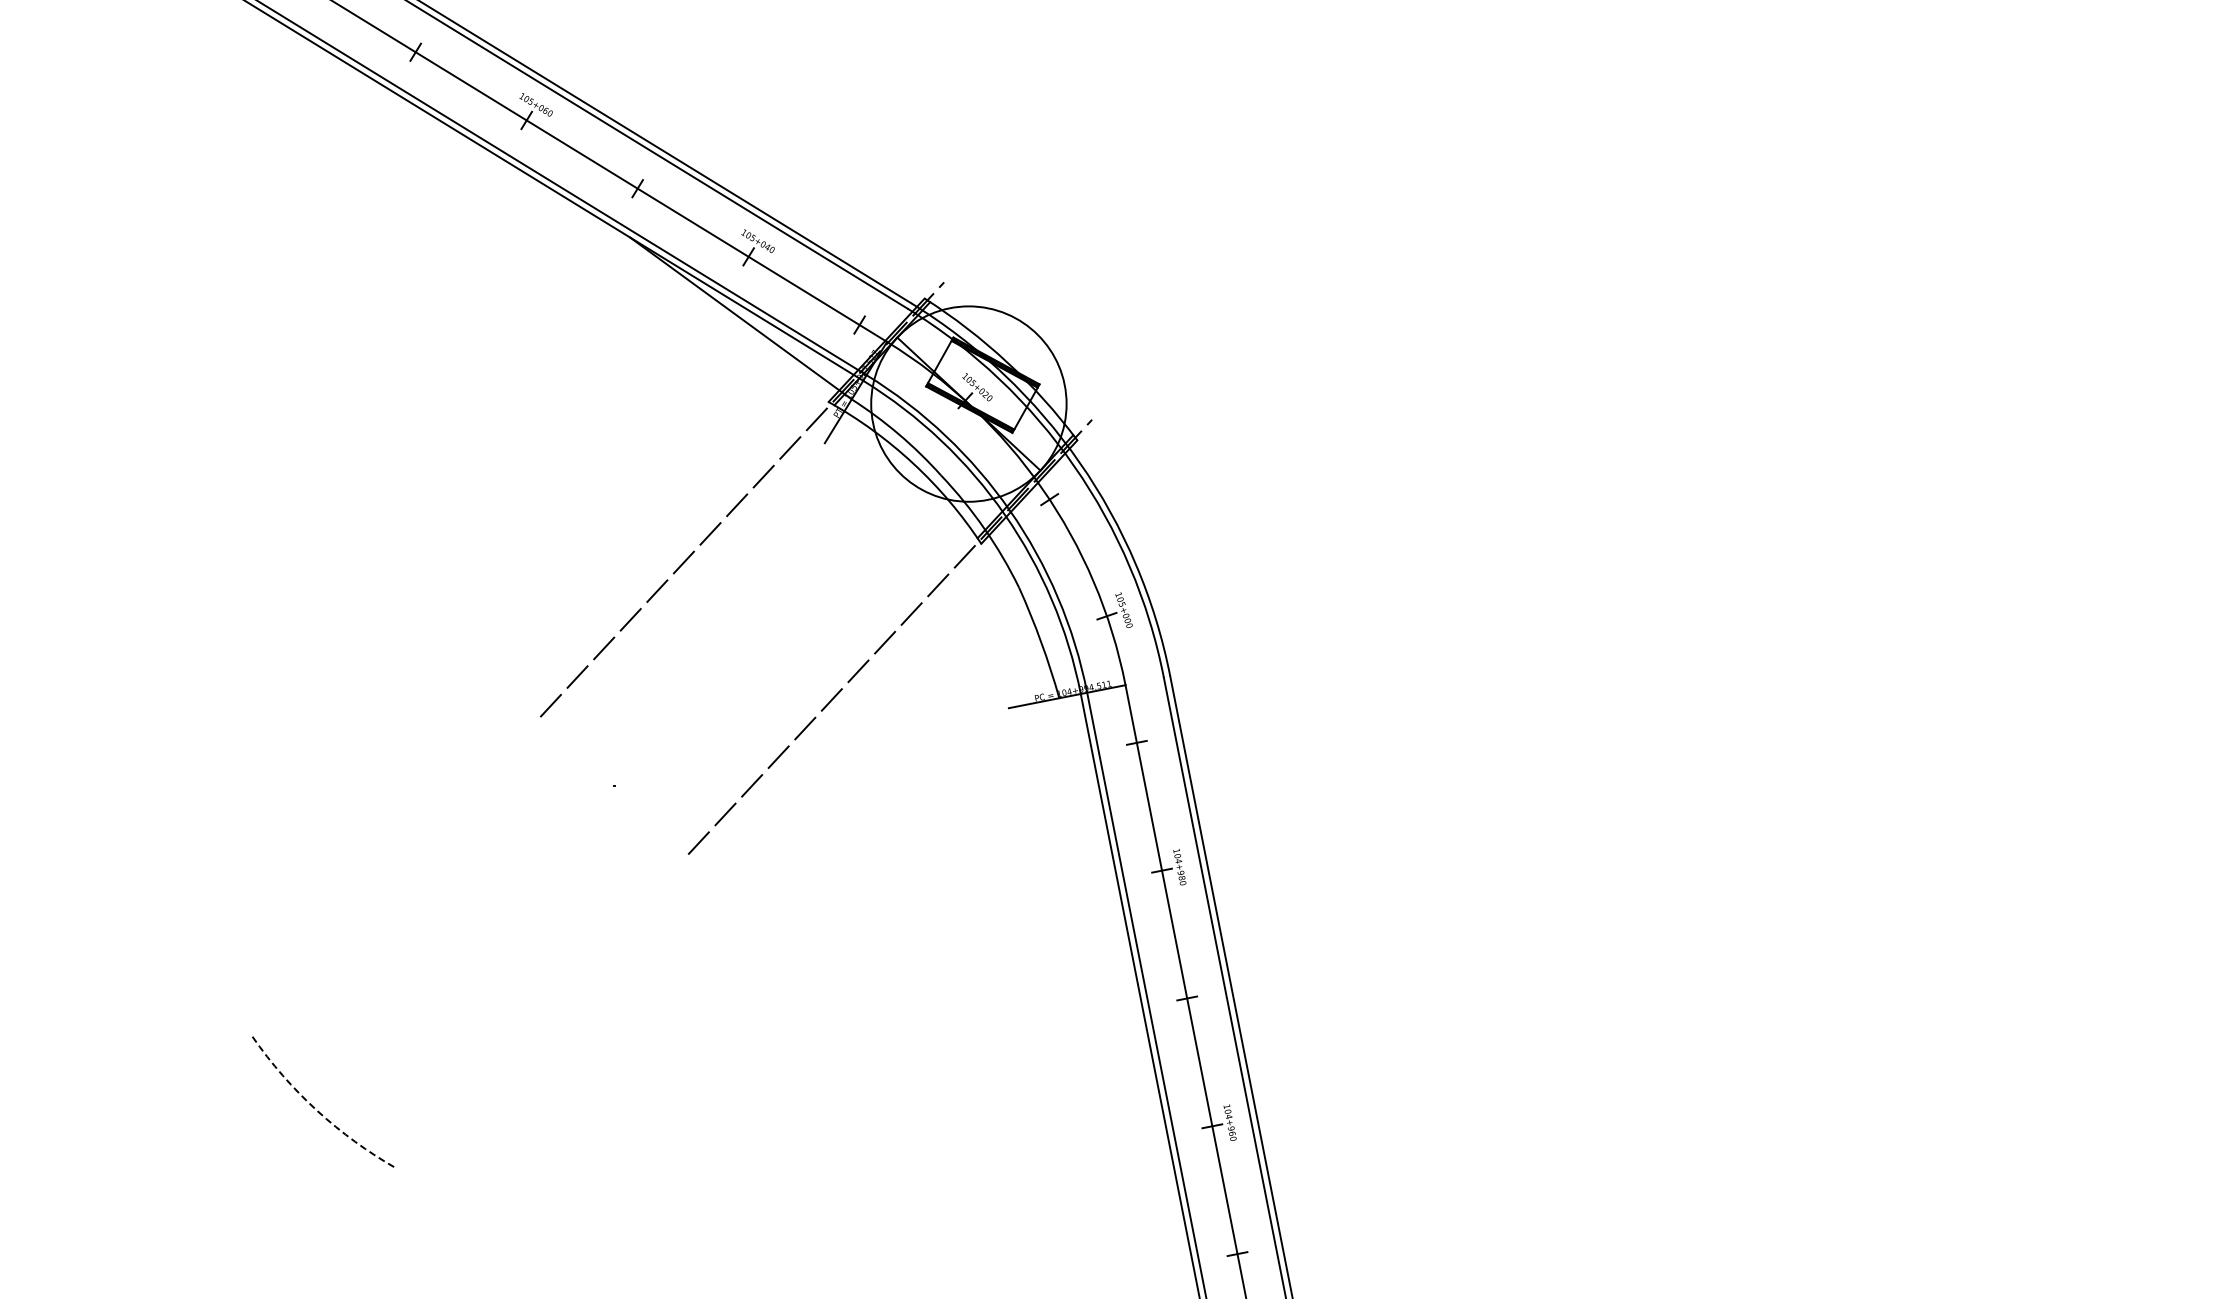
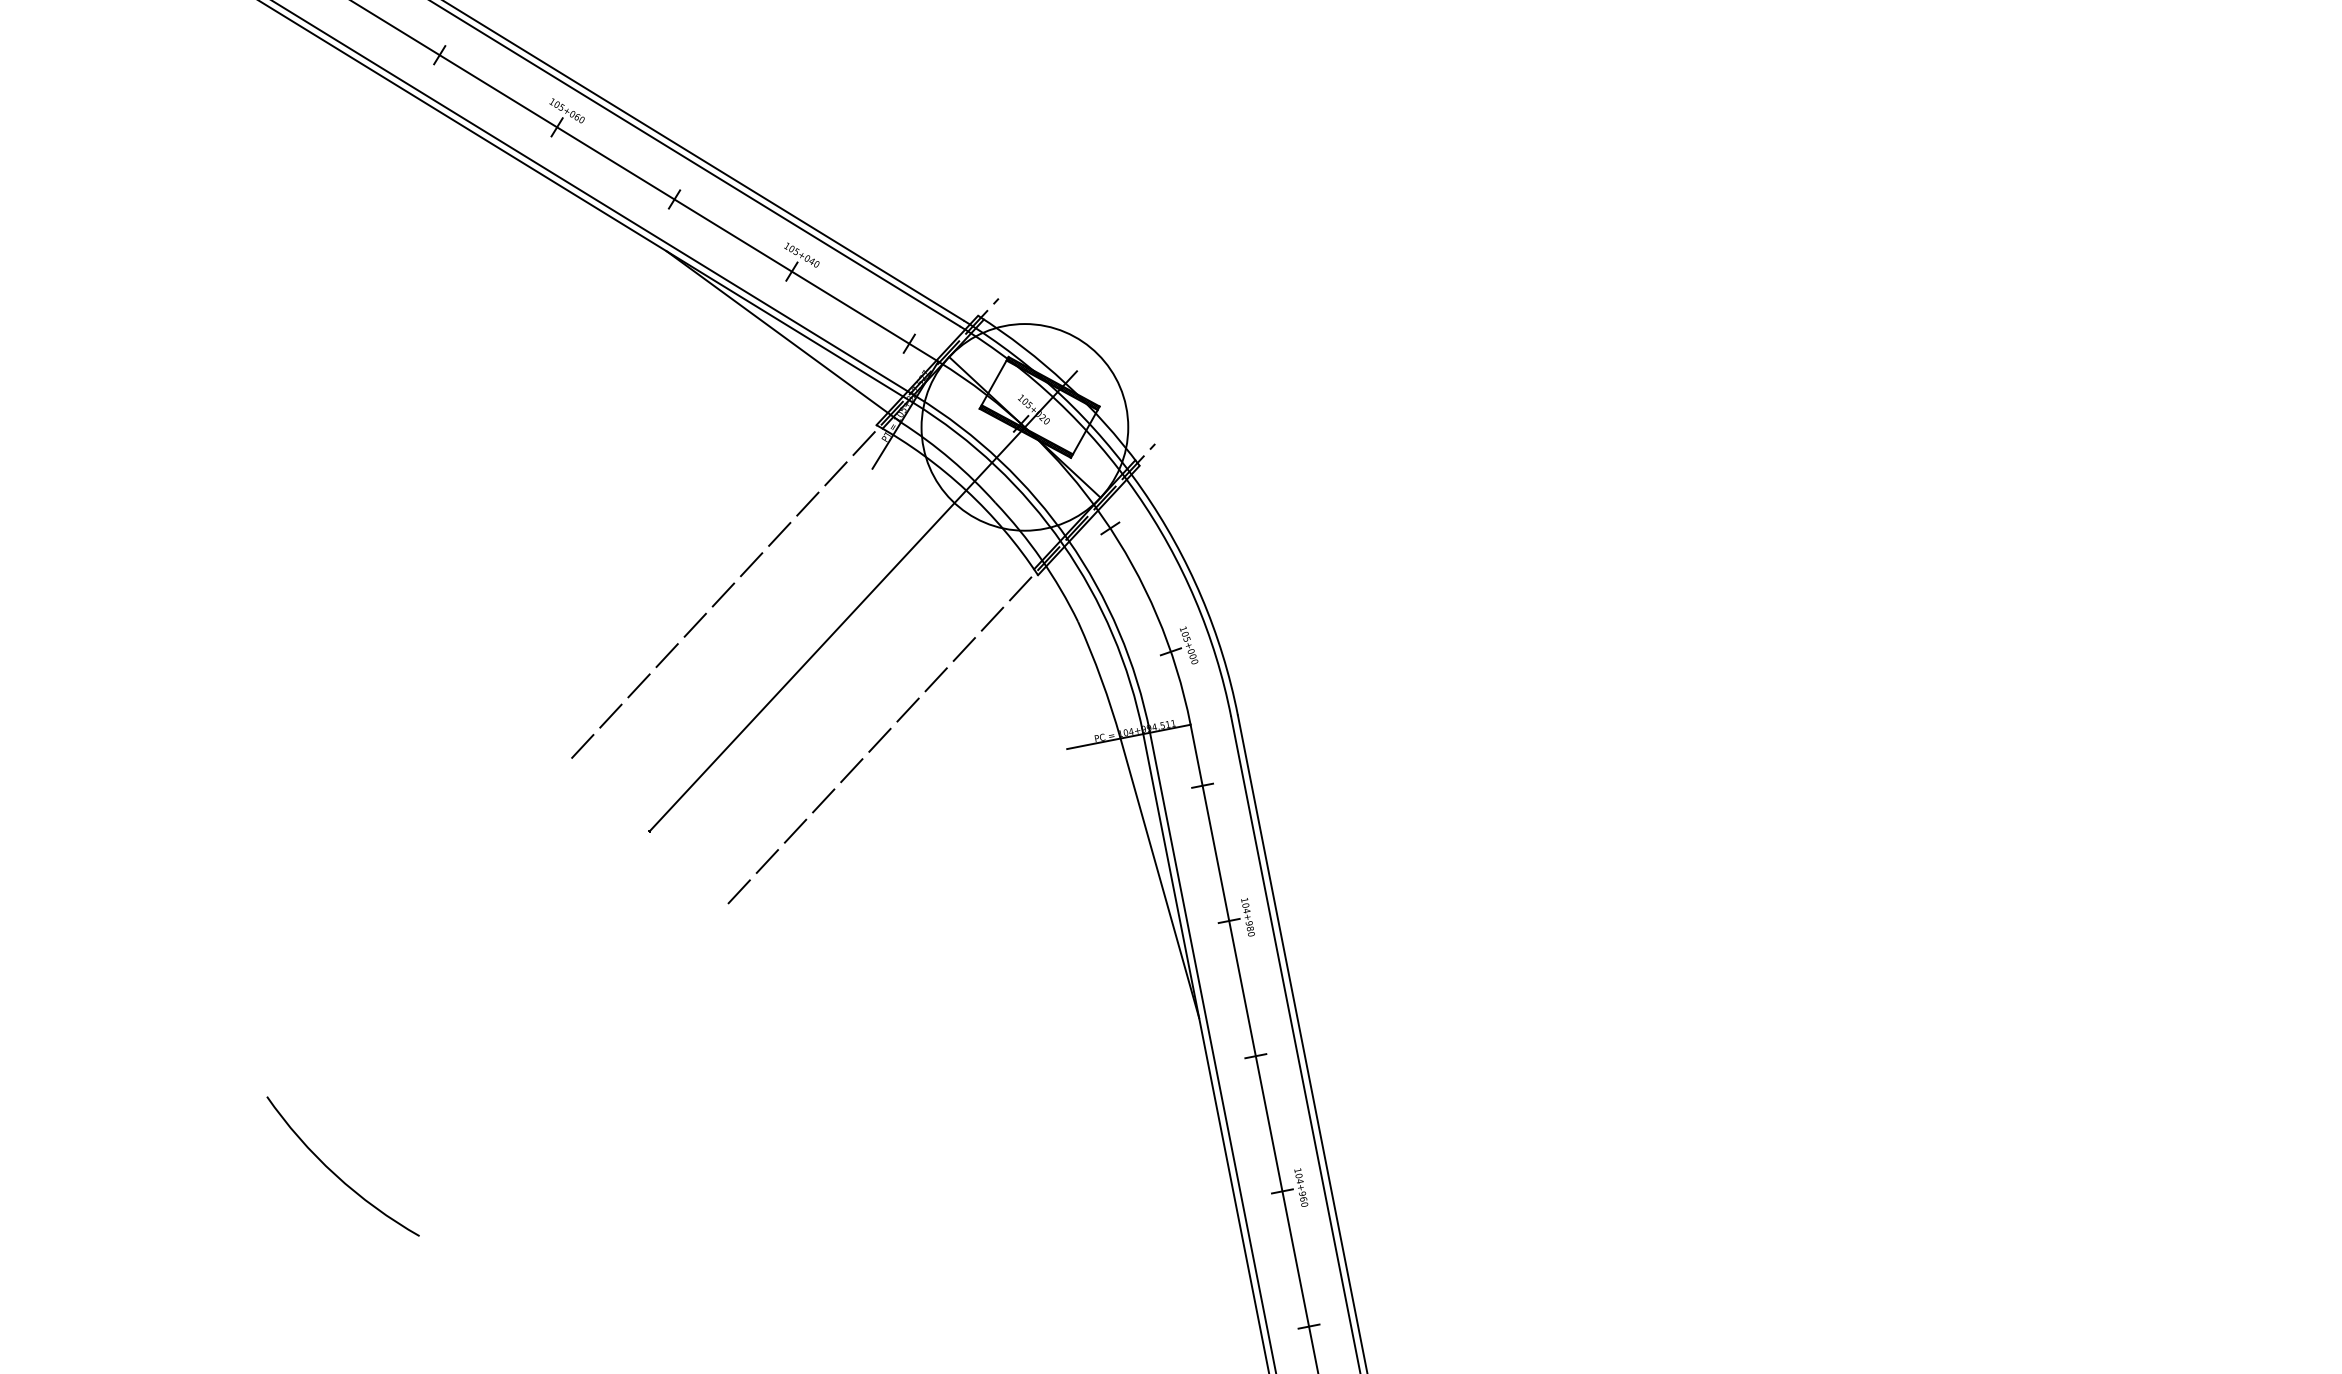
line: (816, 568) -> (863, 601), added
line: (1096, 830) -> (1159, 878), added
arc: (317, 1110) -> (335, 1174), dashed -> solid

